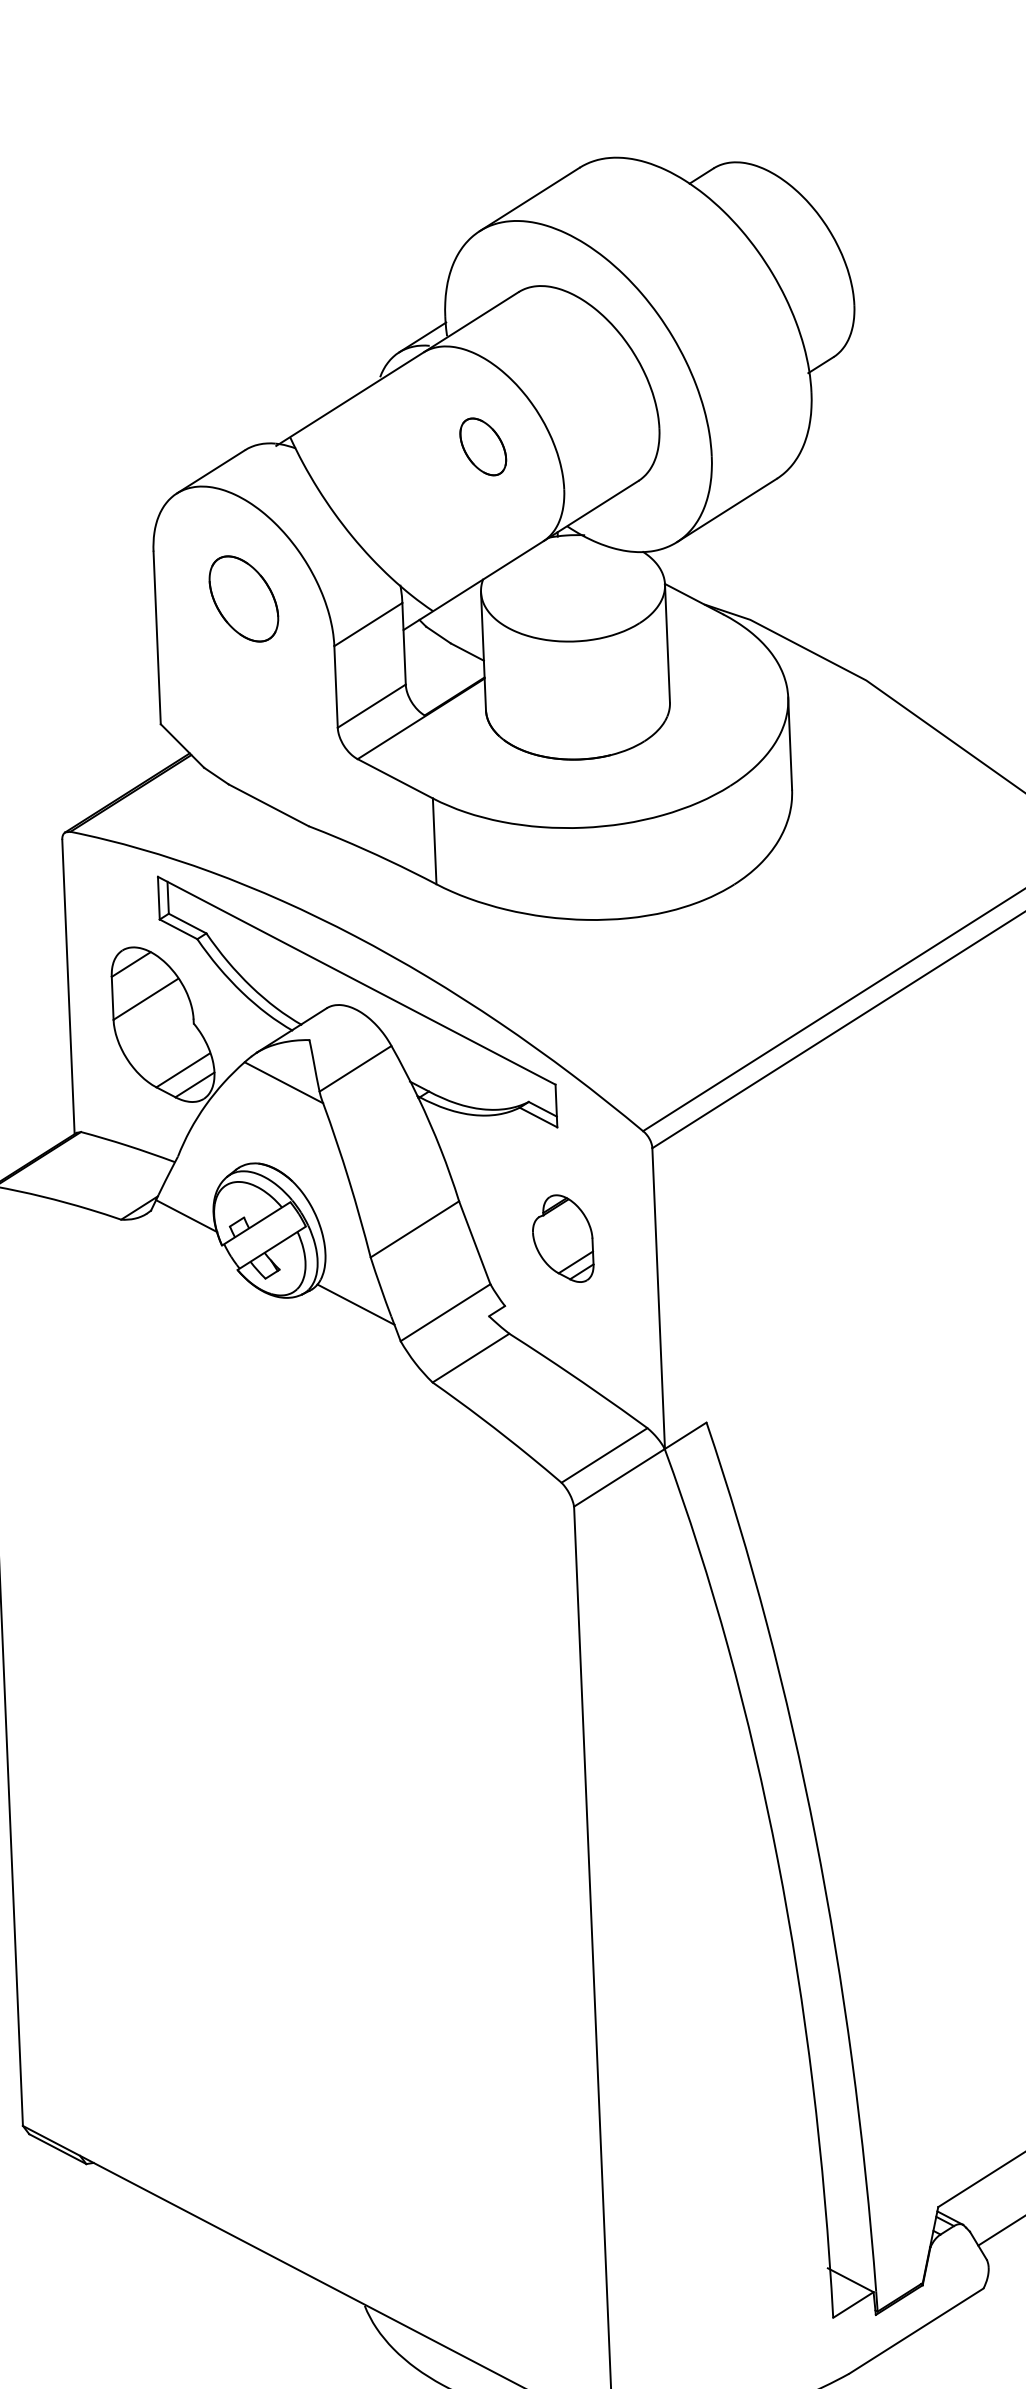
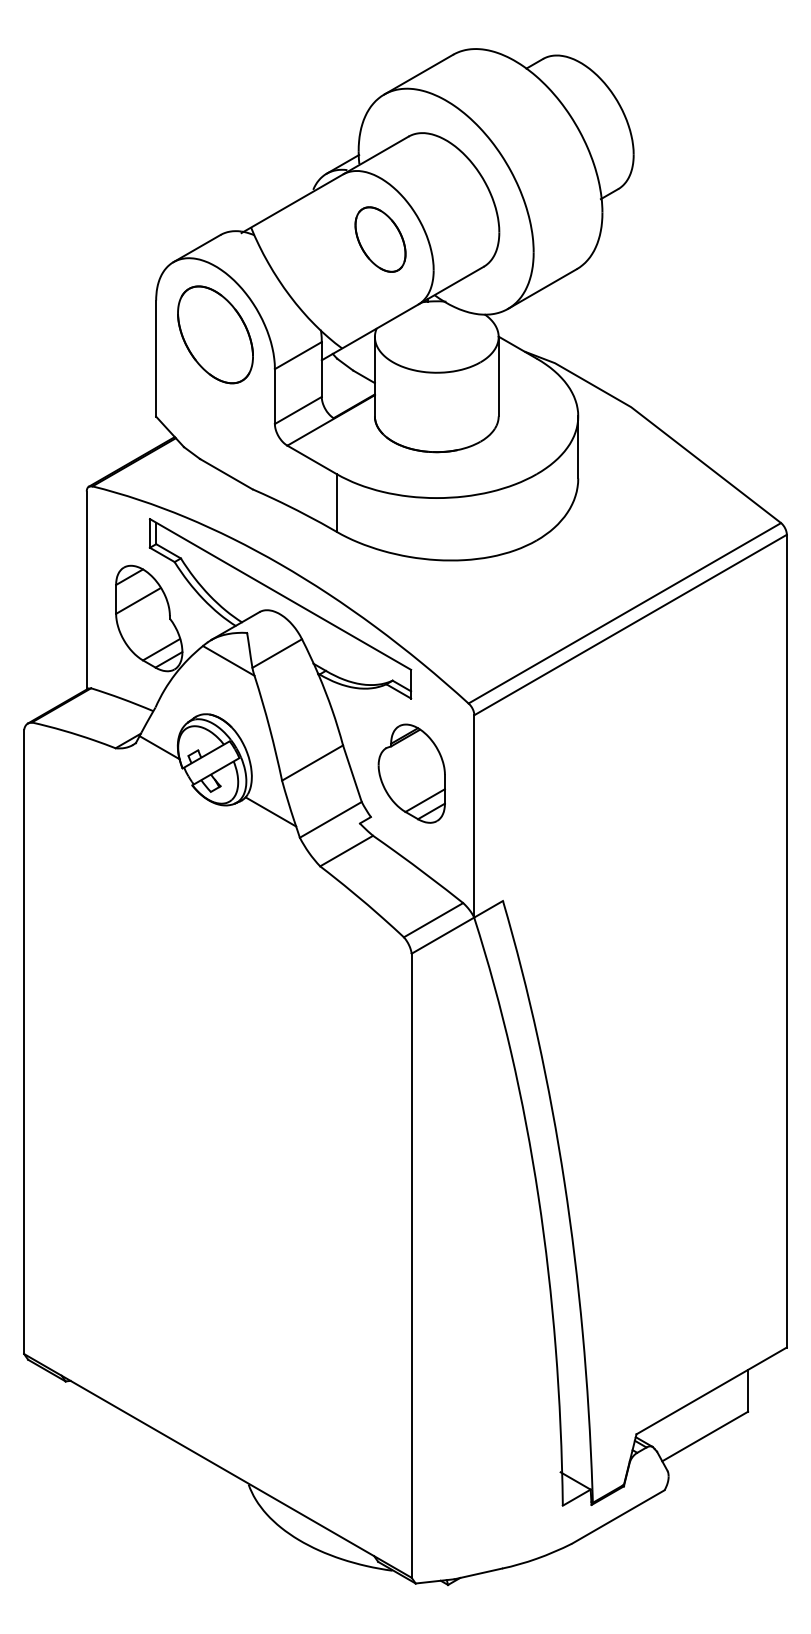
part: (483, 446) -> (380, 239), size x1.67
part: (243, 598) -> (215, 334), size x1.67
part: (562, 1238) -> (411, 773), size x1.67

